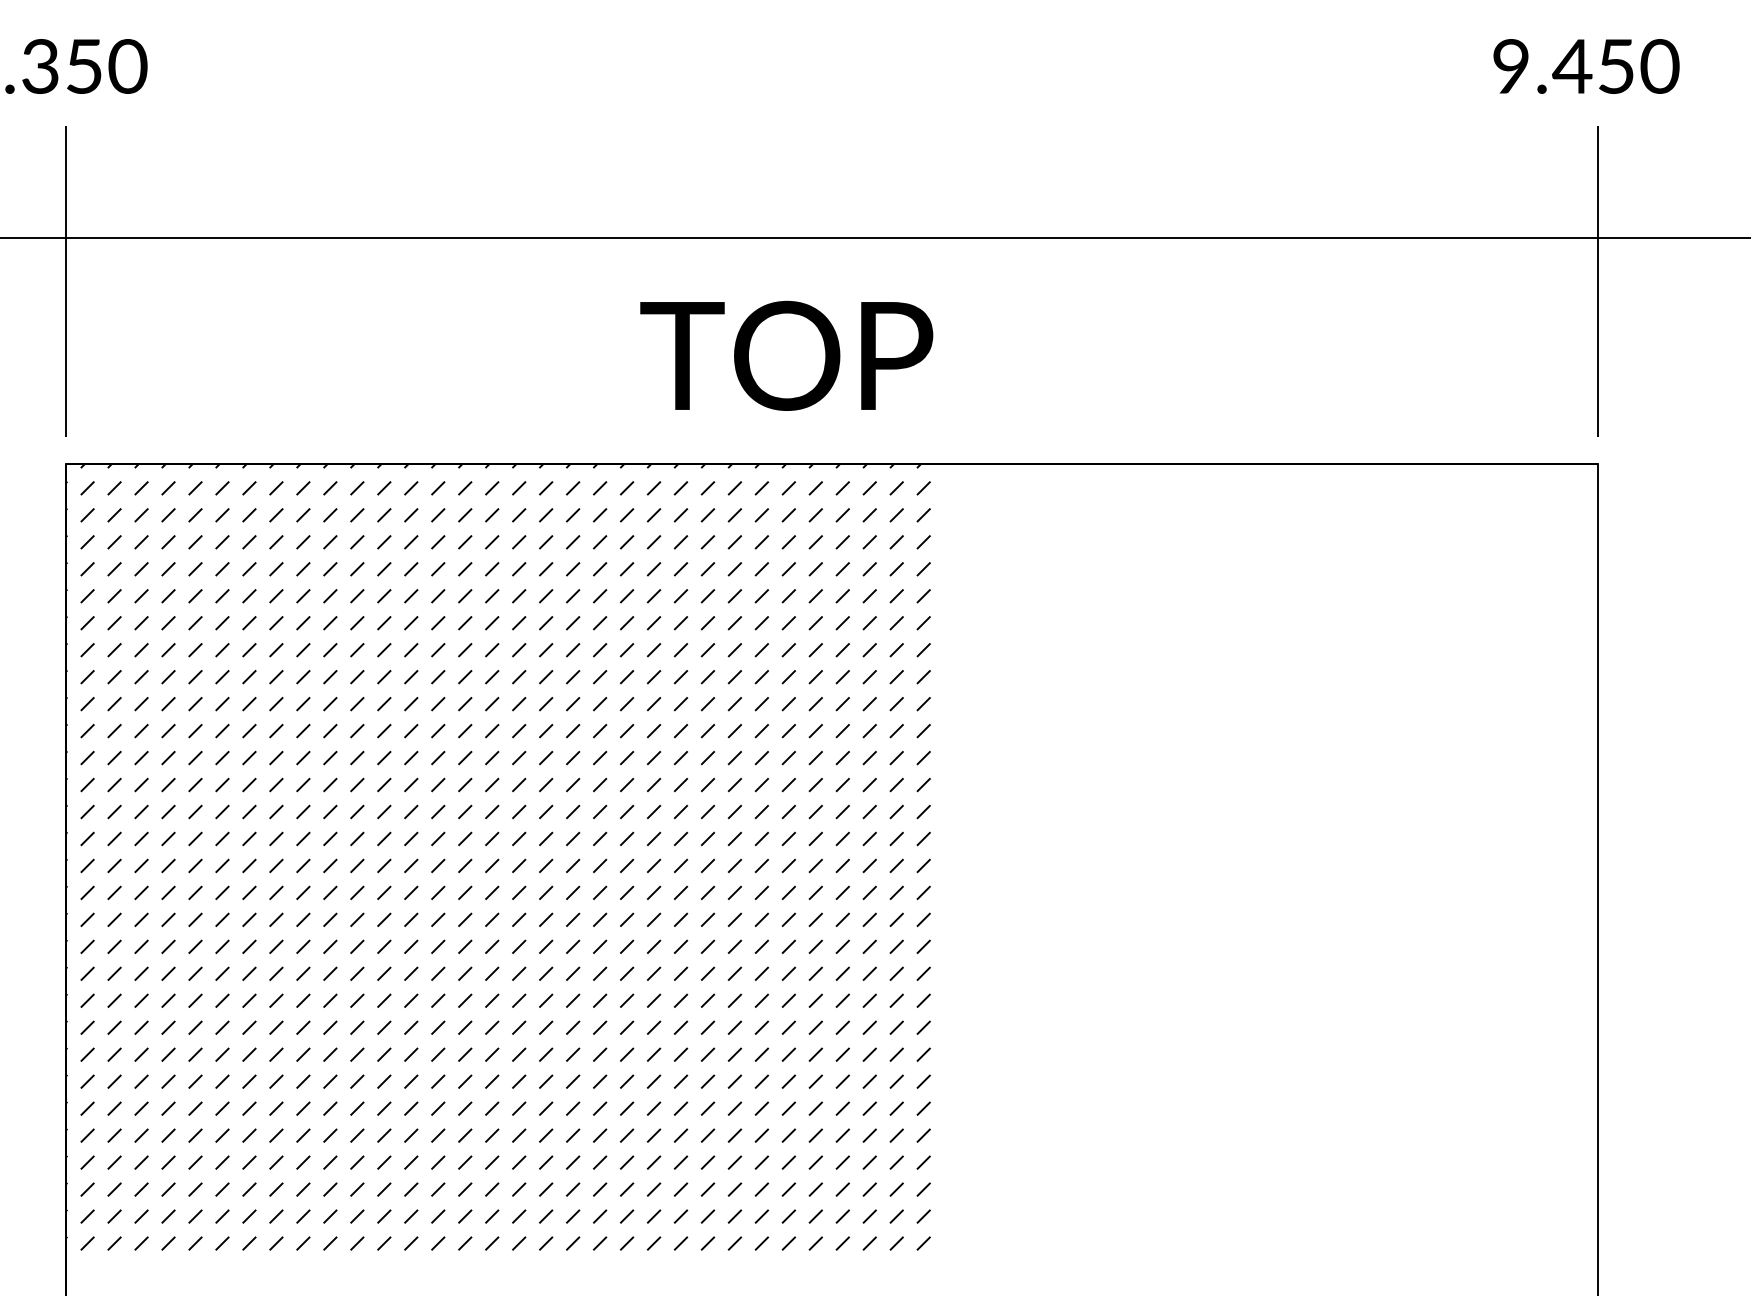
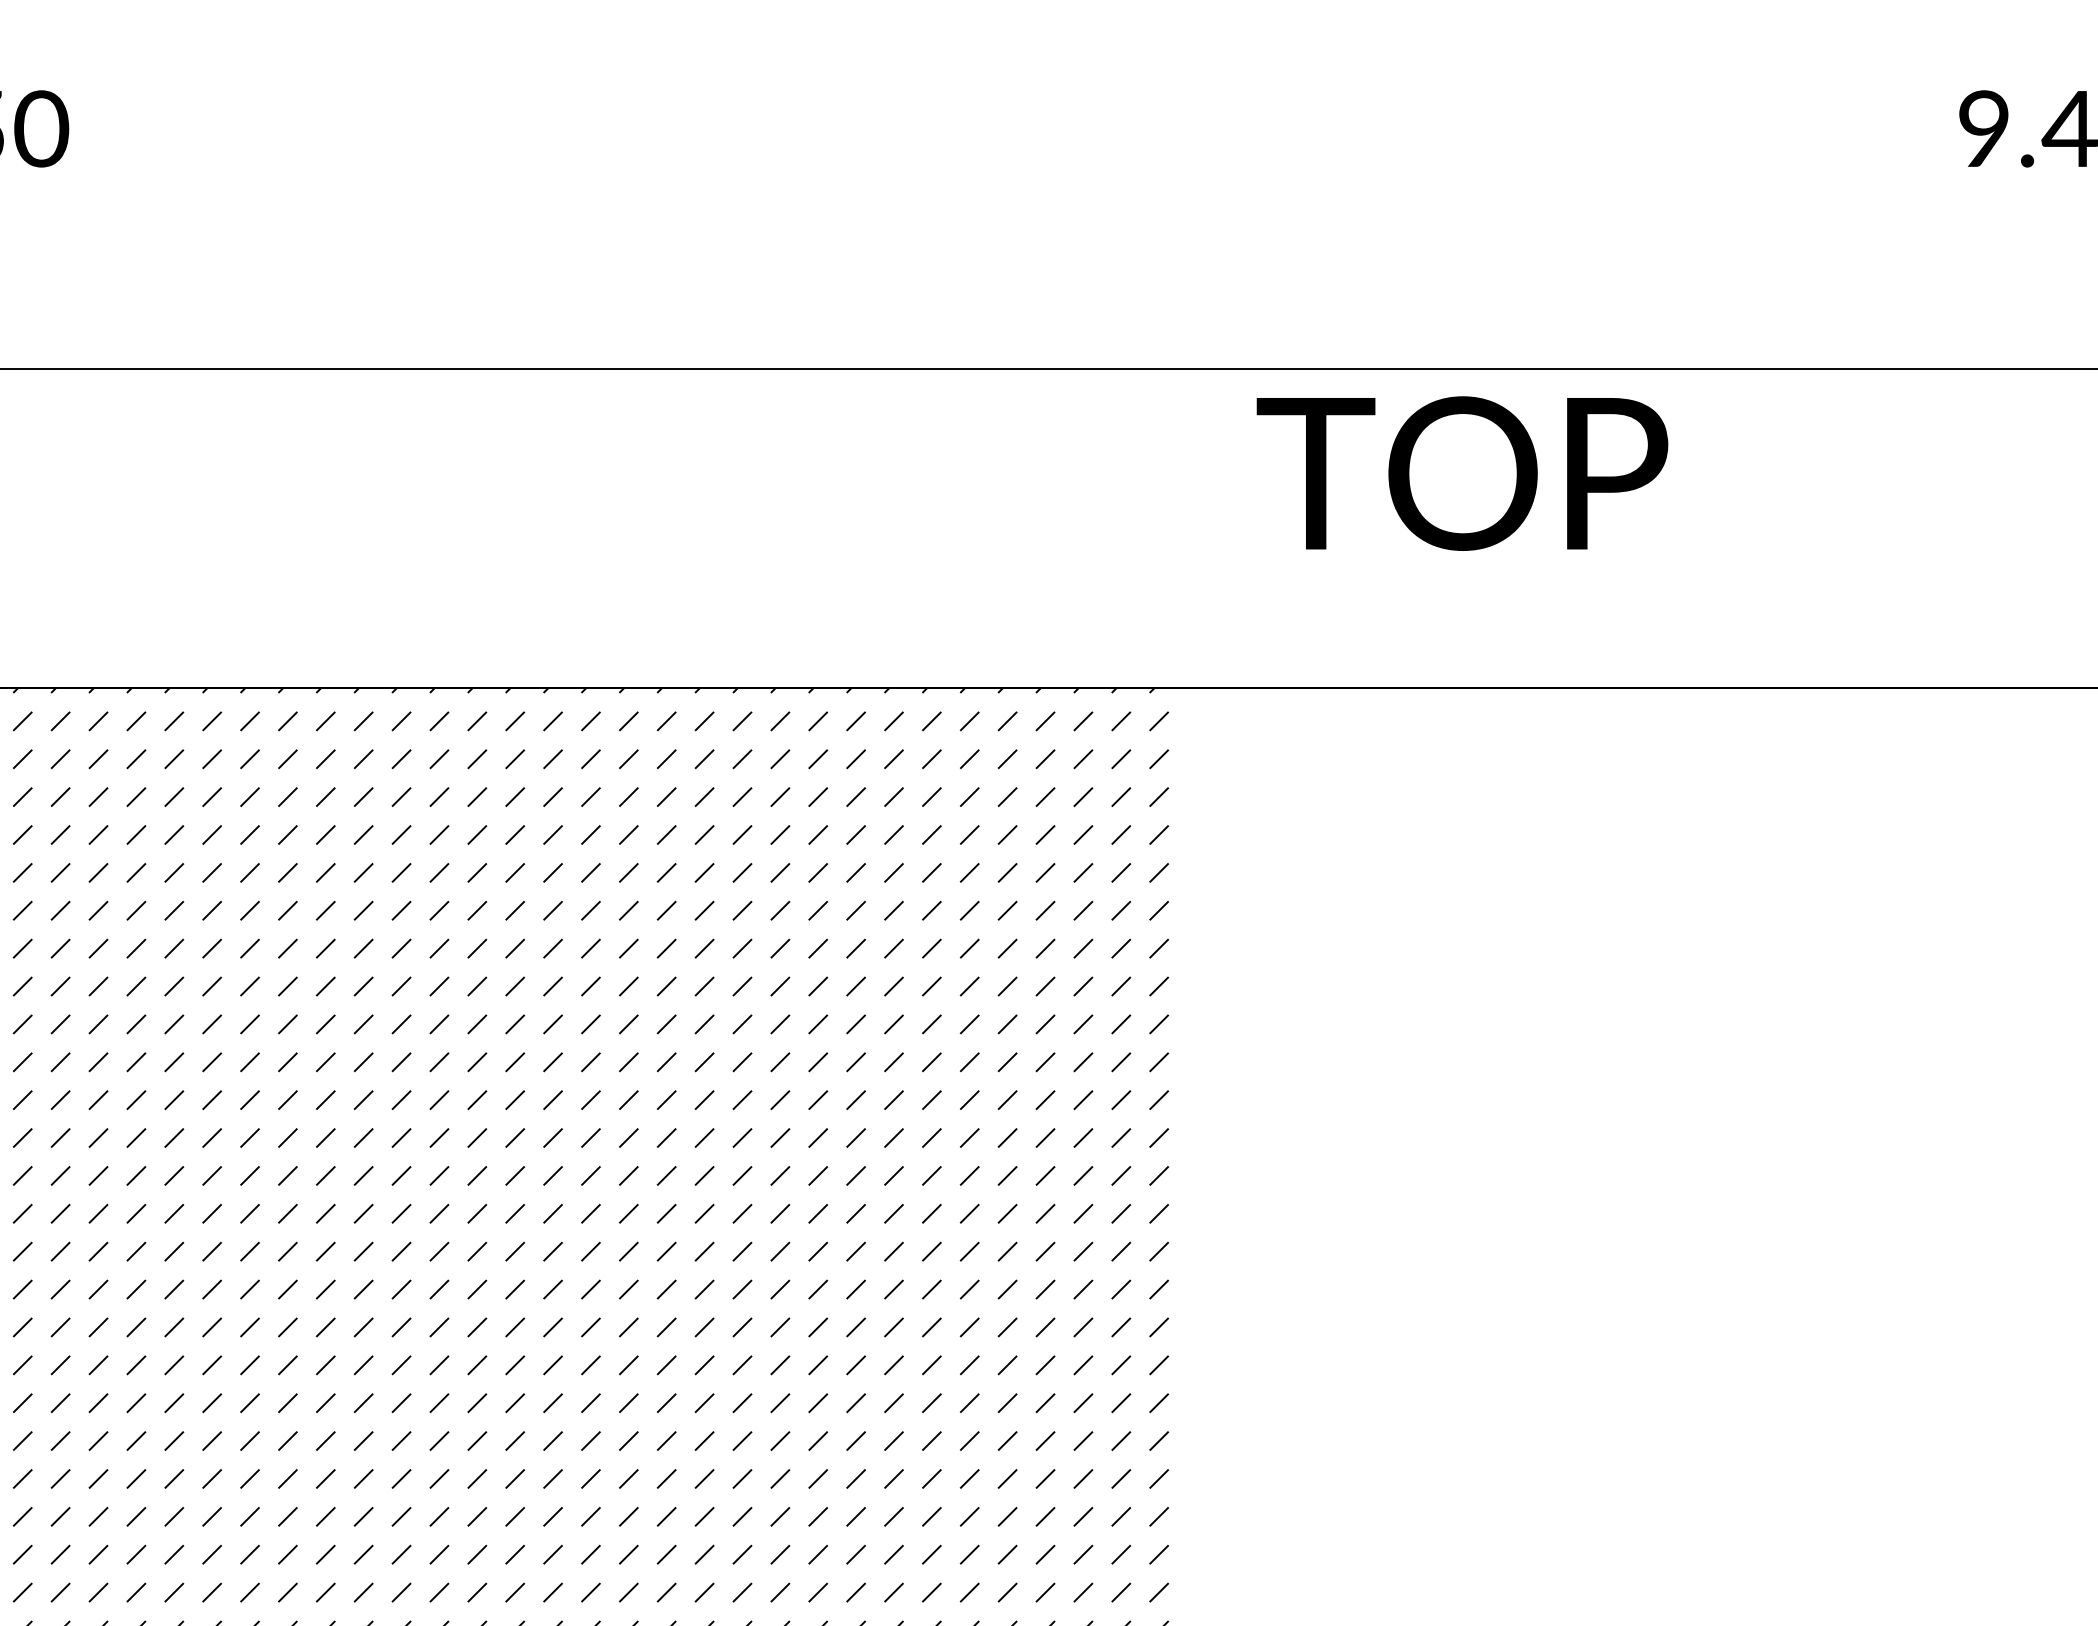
text: (786, 355) -> (1462, 473), moved

